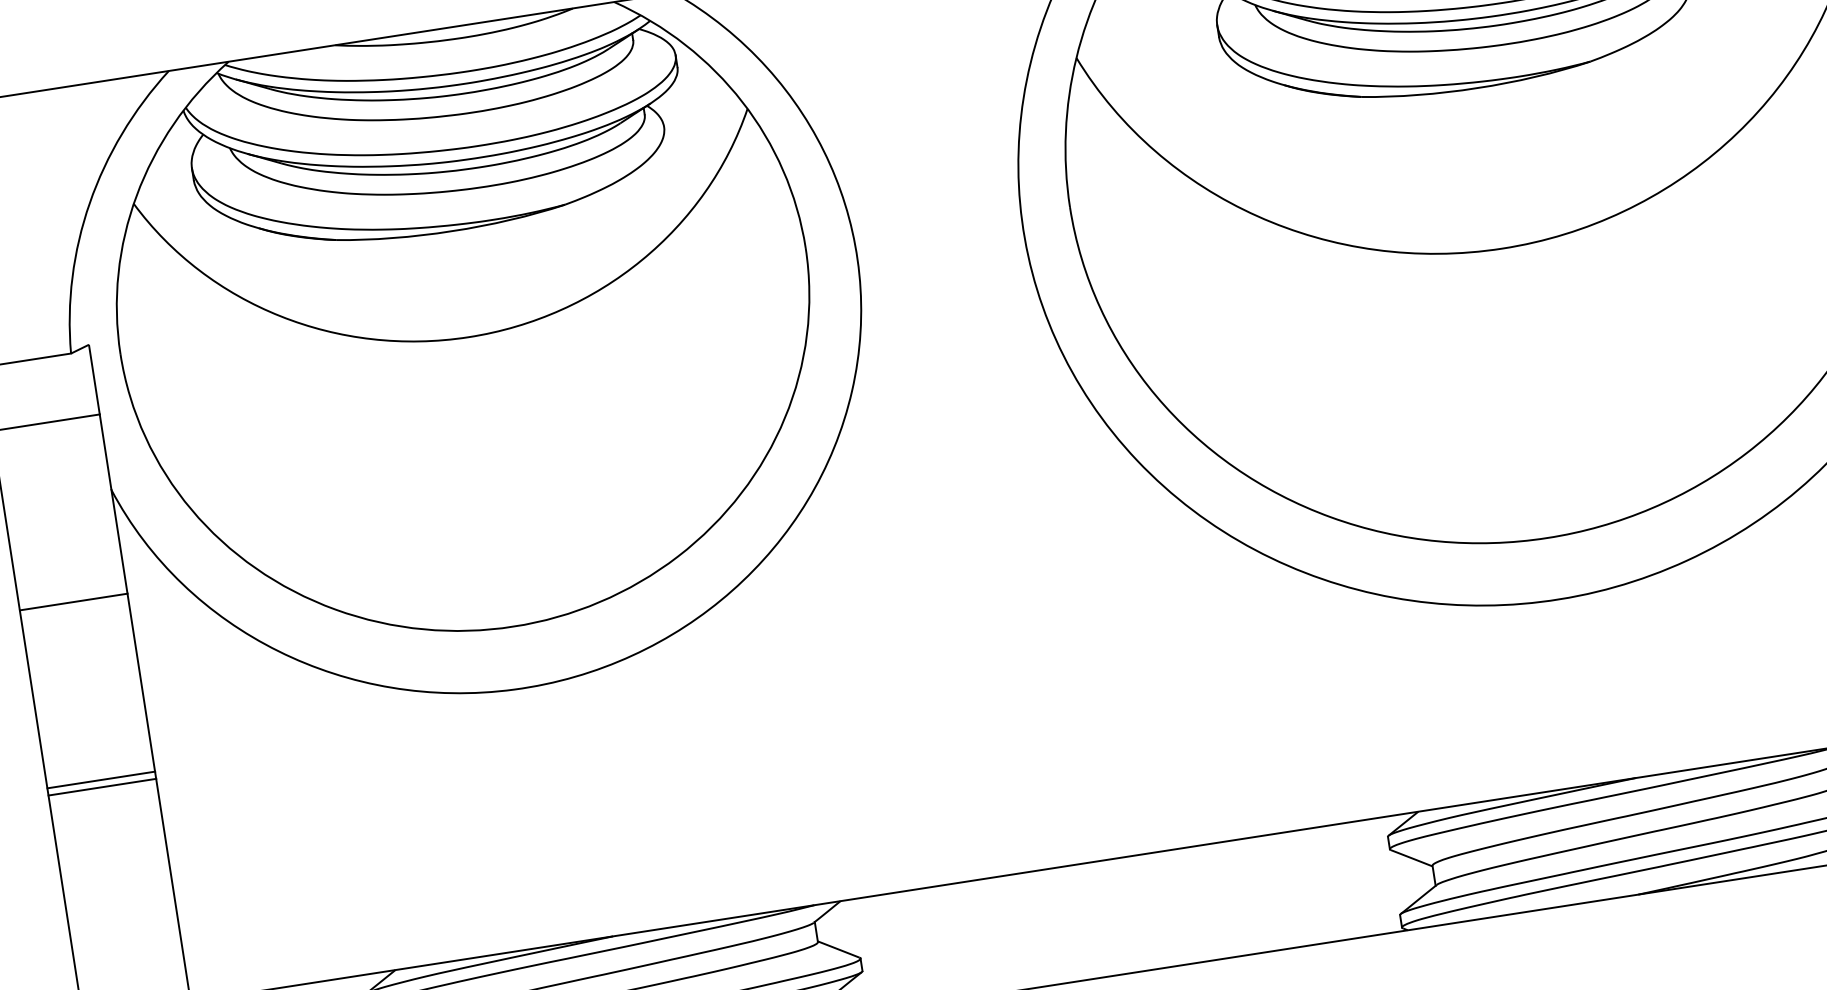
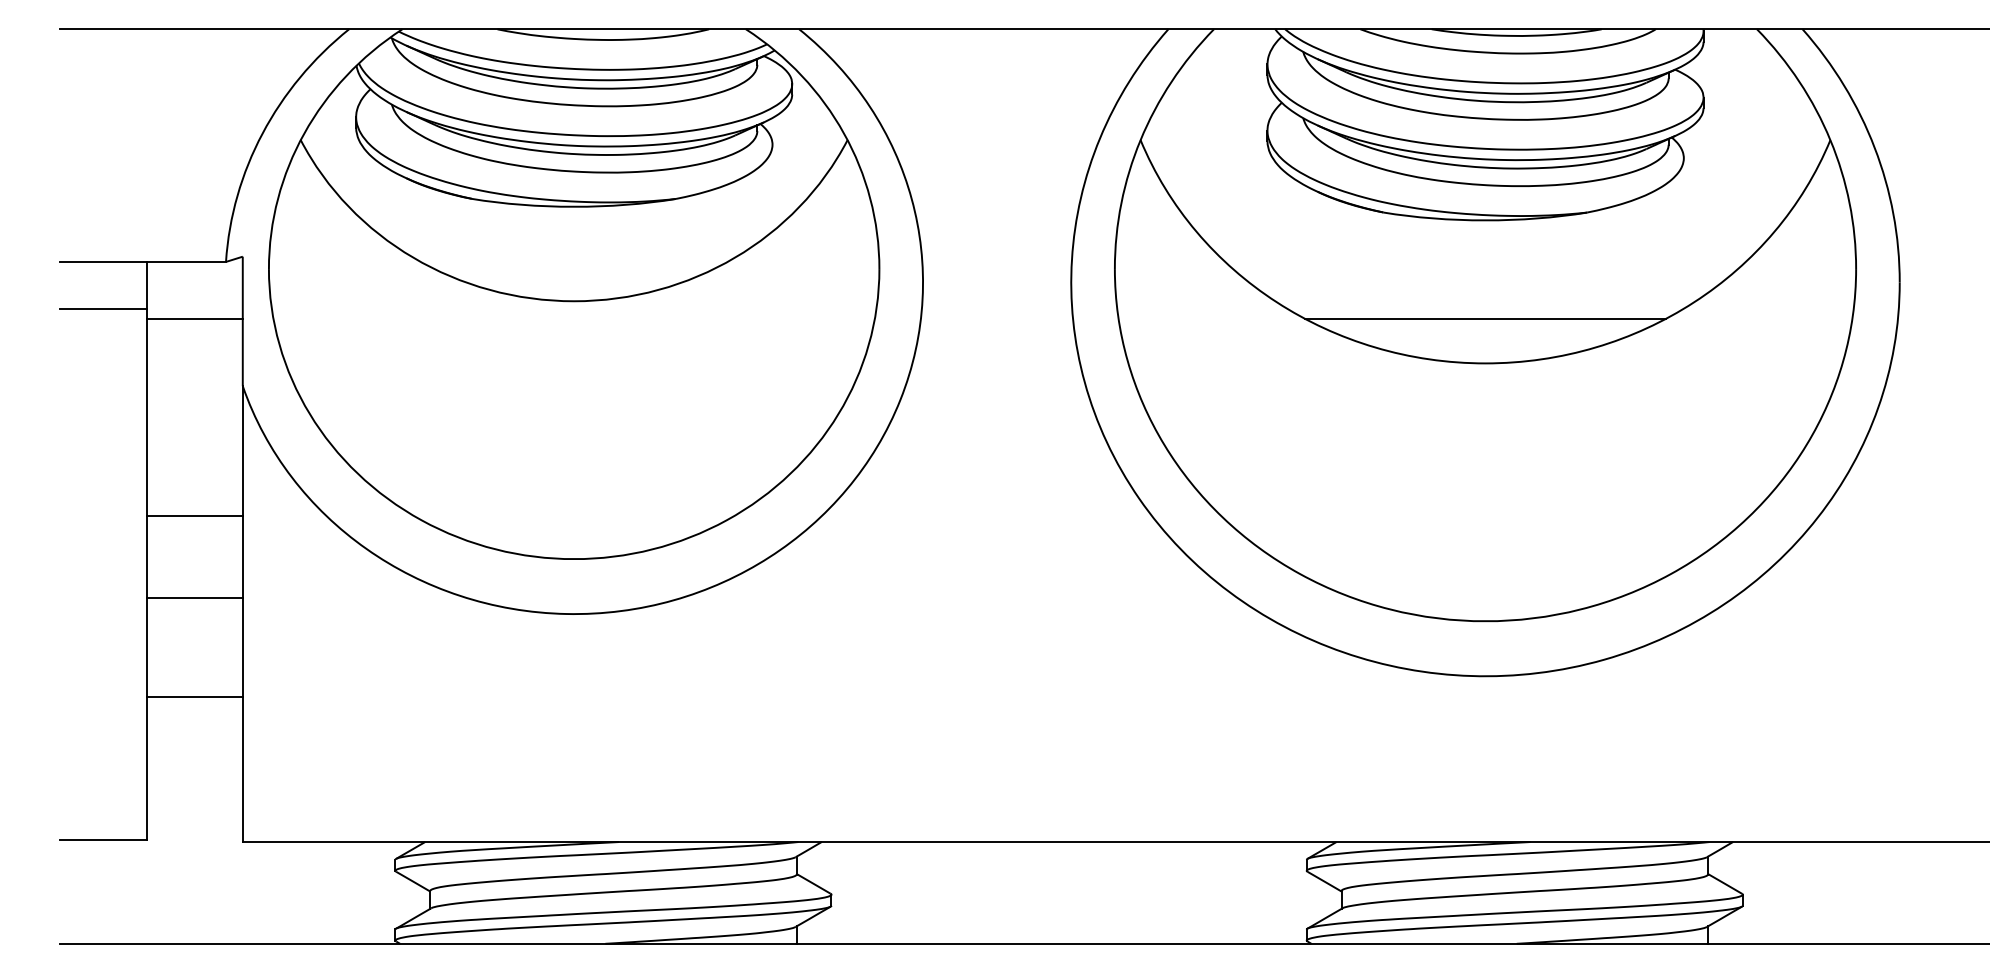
line: (1494, 198) -> (1485, 318), added
line: (73, 602) -> (194, 516), moved
line: (100, 780) -> (194, 598), moved
line: (101, 787) -> (194, 697), moved

